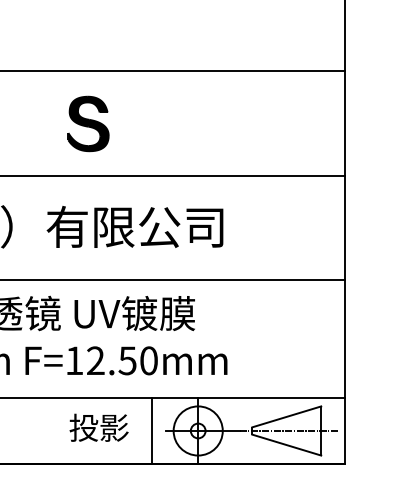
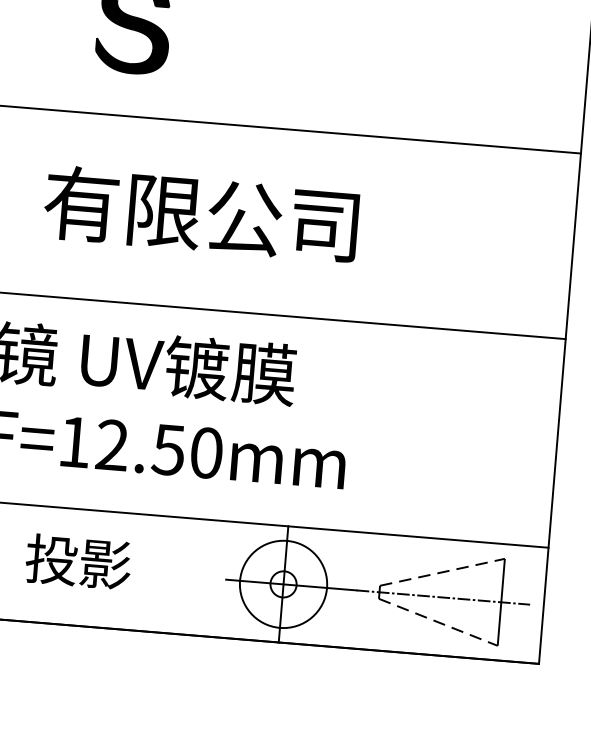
line: (286, 416) -> (441, 571), solid -> dashed
text: (98, 427) -> (77, 561), moved
line: (152, 430) -> (202, 576), removed
line: (286, 445) -> (437, 622), solid -> dashed

